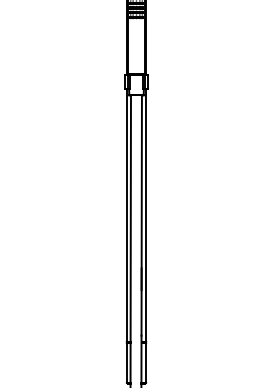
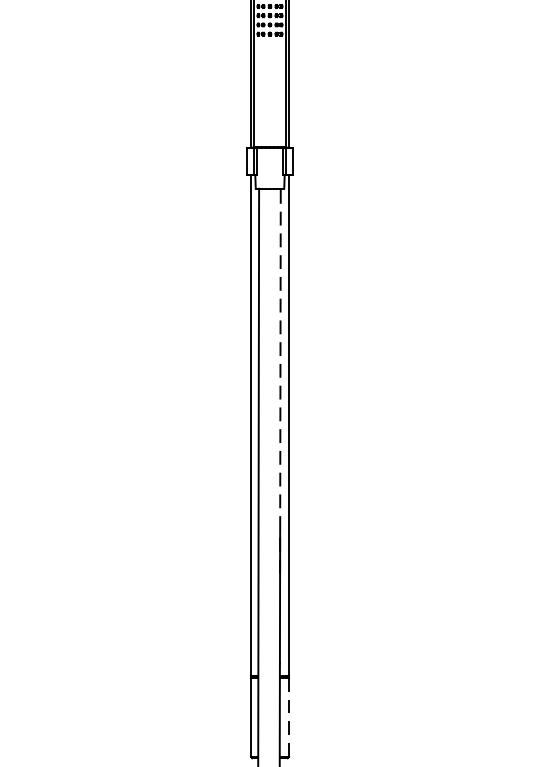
line: (141, 192) -> (279, 380), solid -> dashed
line: (146, 362) -> (289, 716), solid -> dashed

